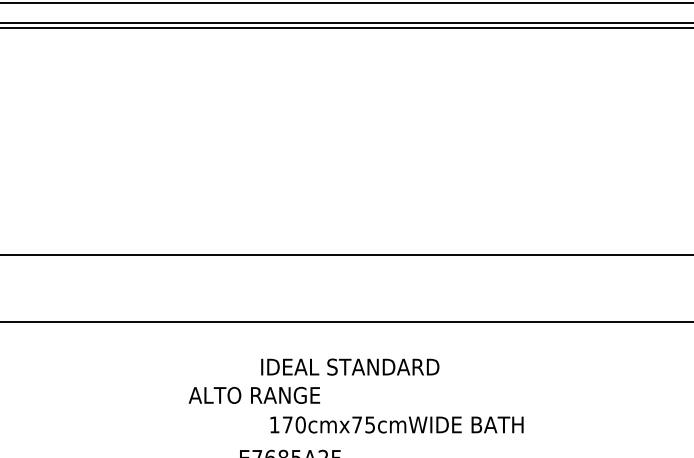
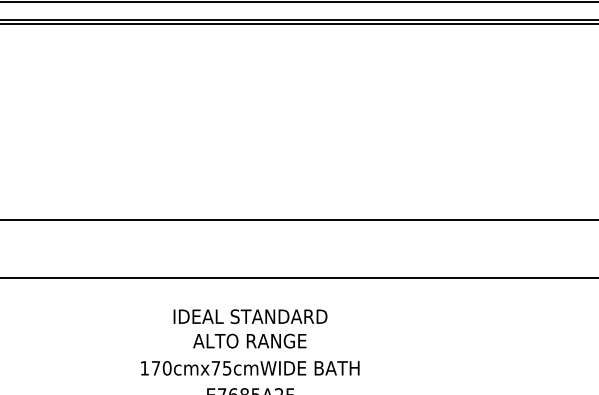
text: (350, 366) -> (250, 316), moved
text: (254, 394) -> (249, 340), moved
text: (396, 424) -> (249, 367), moved

